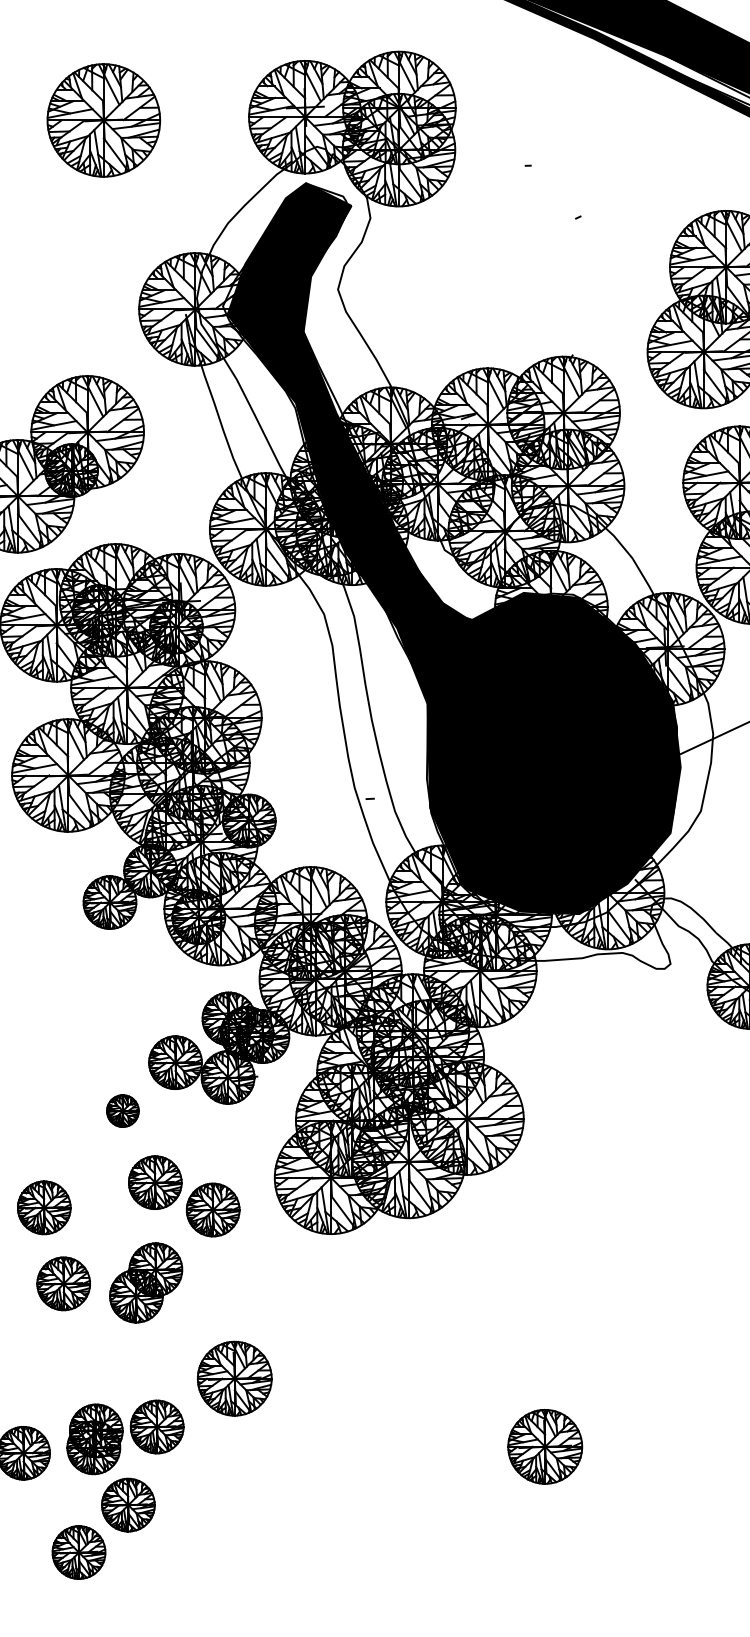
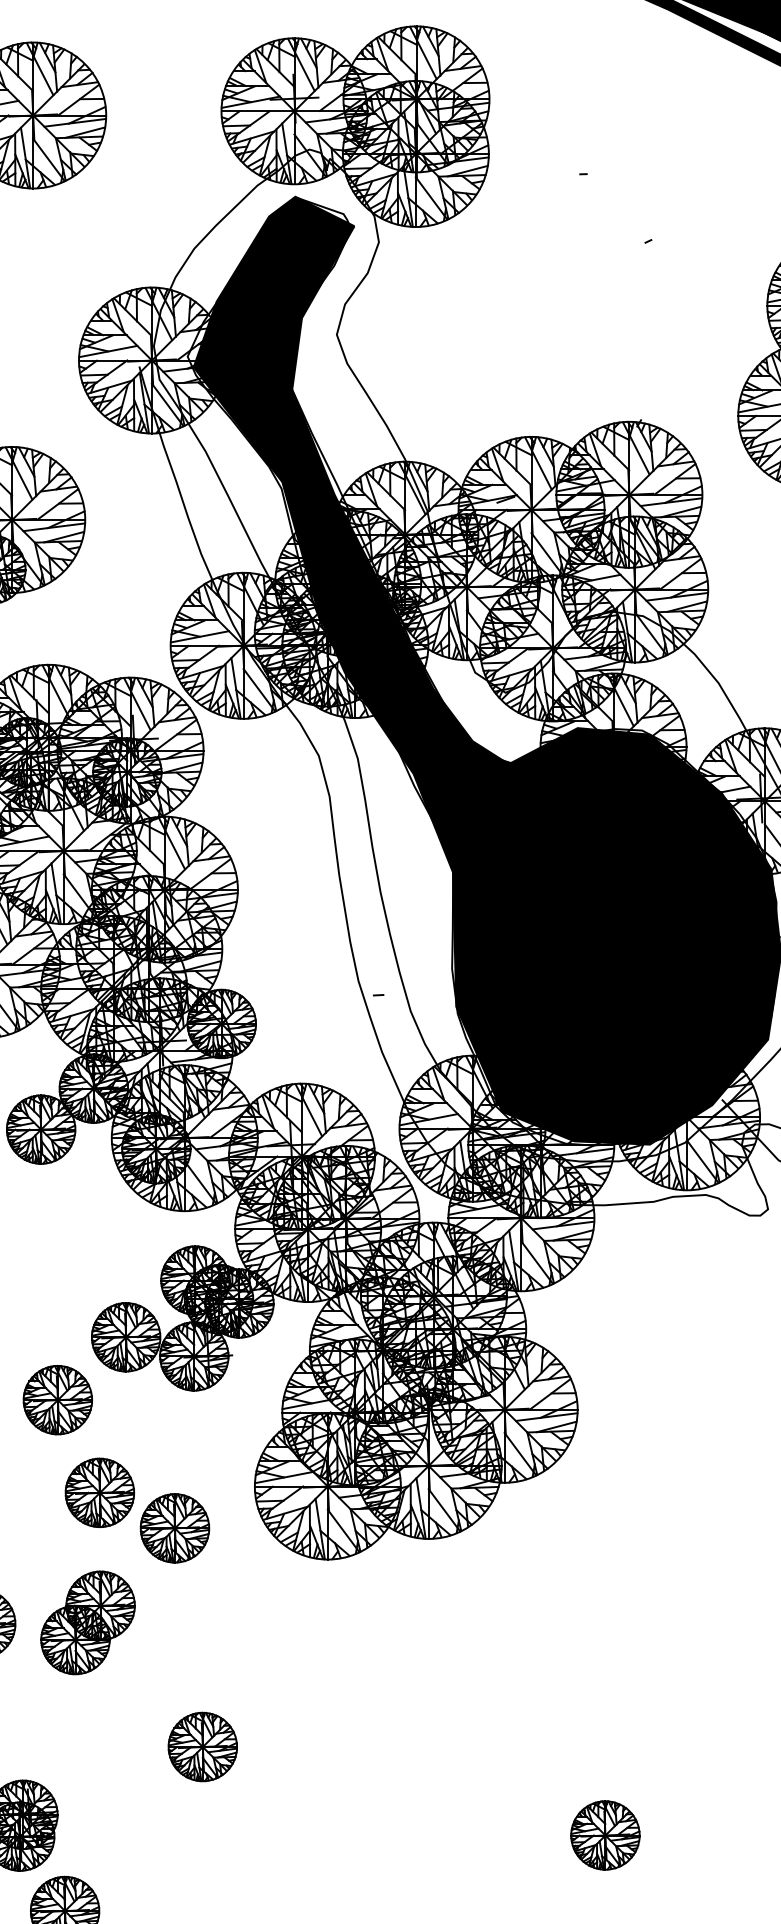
part: (122, 1110) -> (57, 1399), size x1.67
part: (234, 1378) -> (202, 1746), size x0.71
part: (156, 1426) -> (101, 1809), removed
part: (544, 1446) -> (604, 1834), size x0.71

